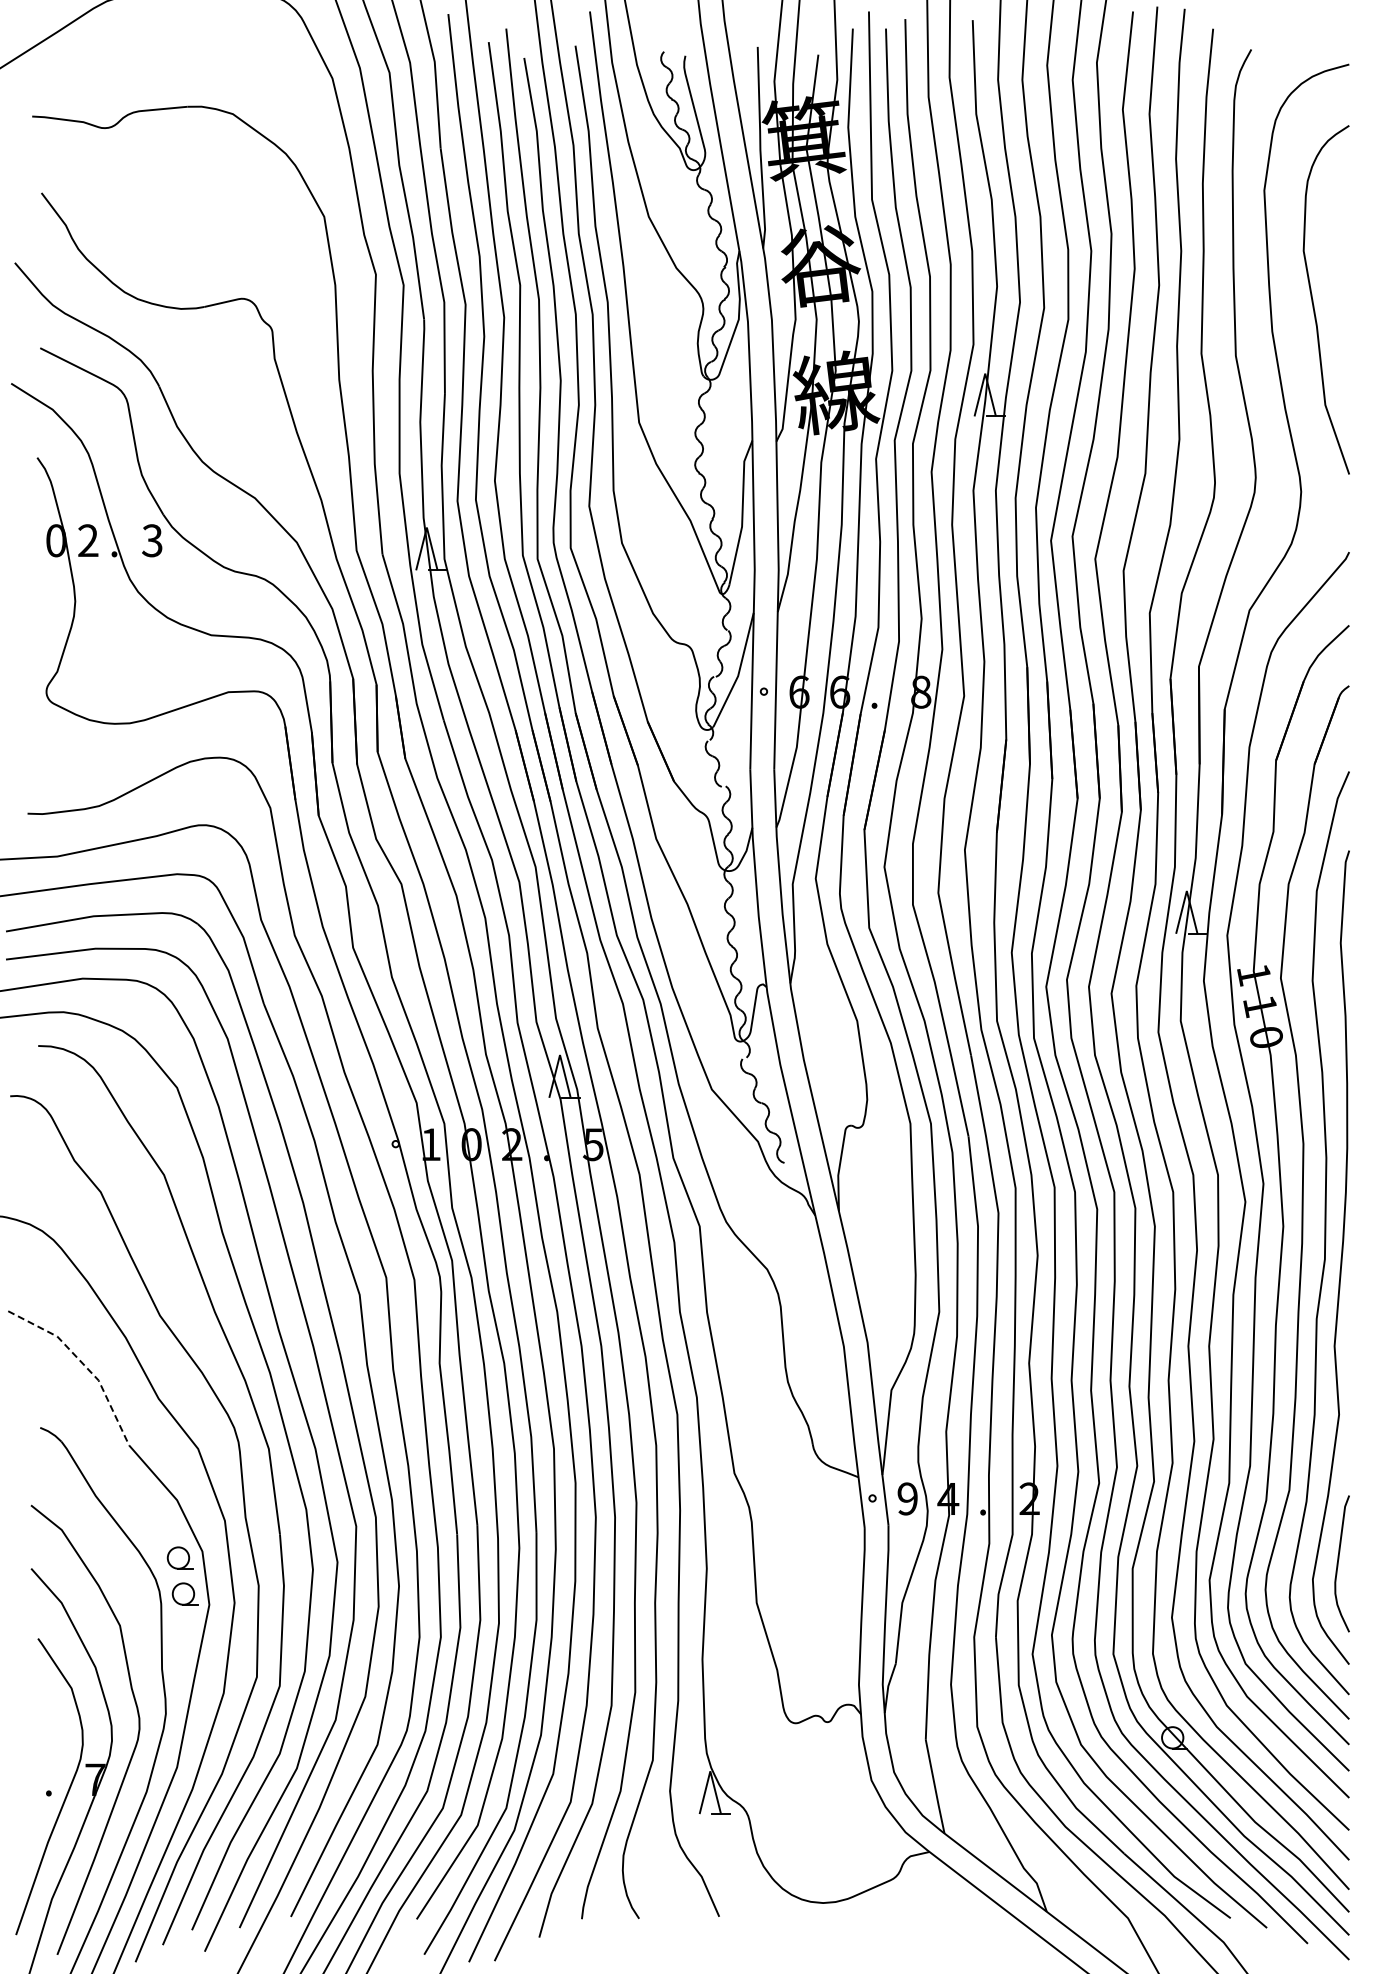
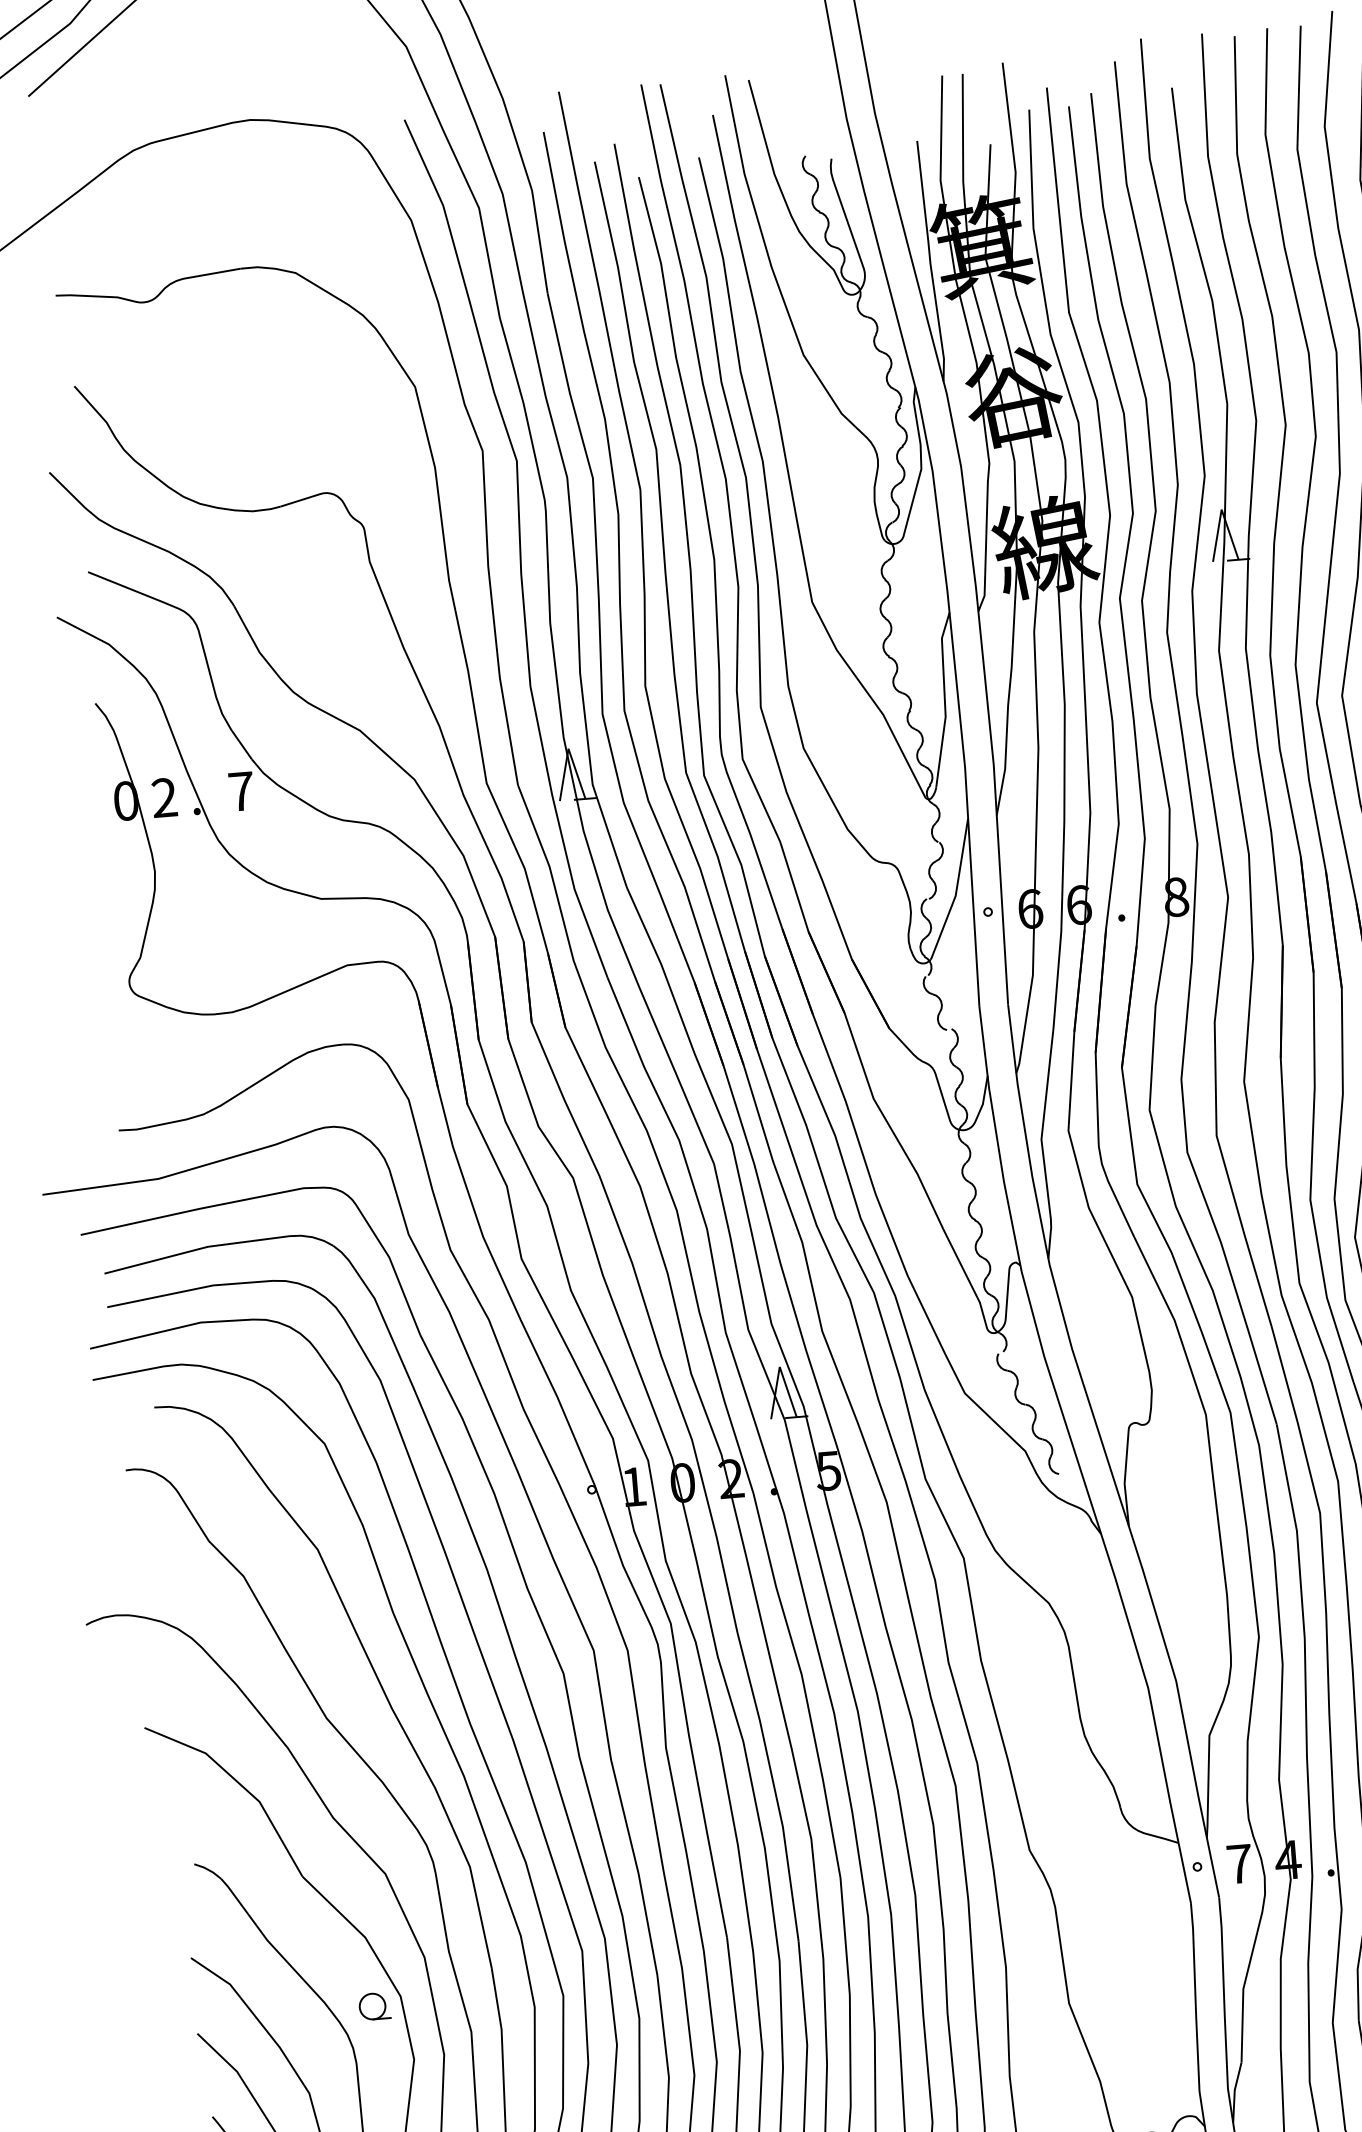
text: (152, 540) -> (241, 791), 3 -> 7
line: (83, 1364) -> (239, 1784), dashed -> solid
text: (907, 1498) -> (1239, 1863), 9 -> 7
part: (184, 1593) -> (383, 2048), removed

